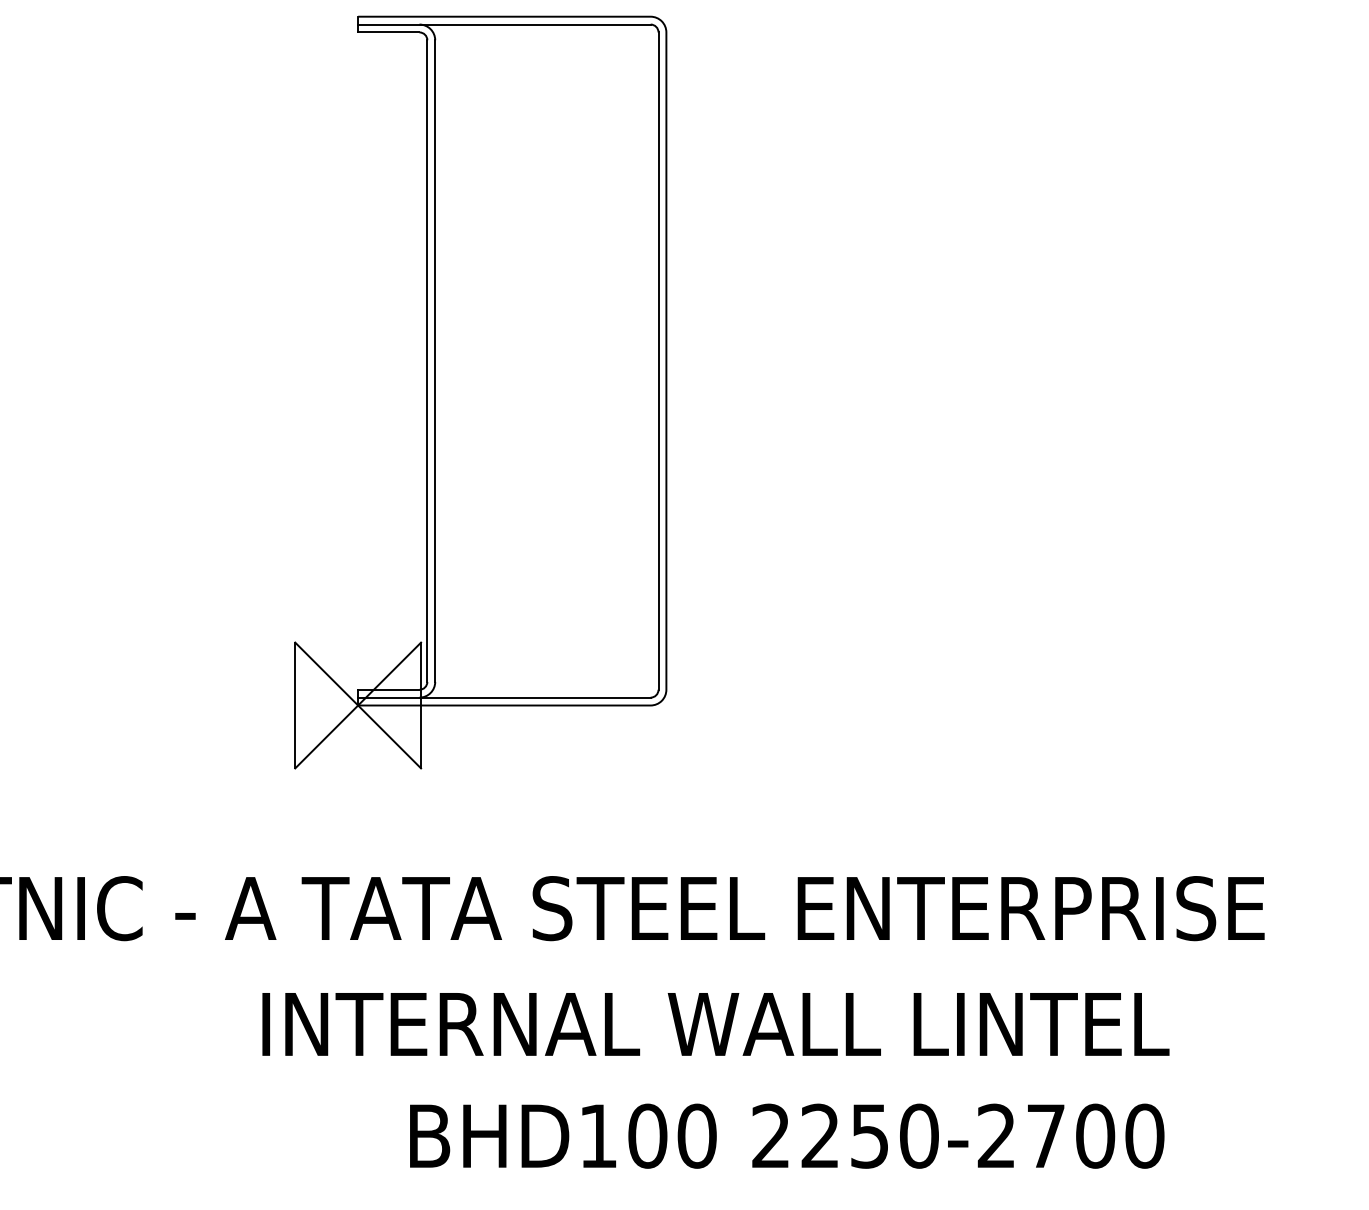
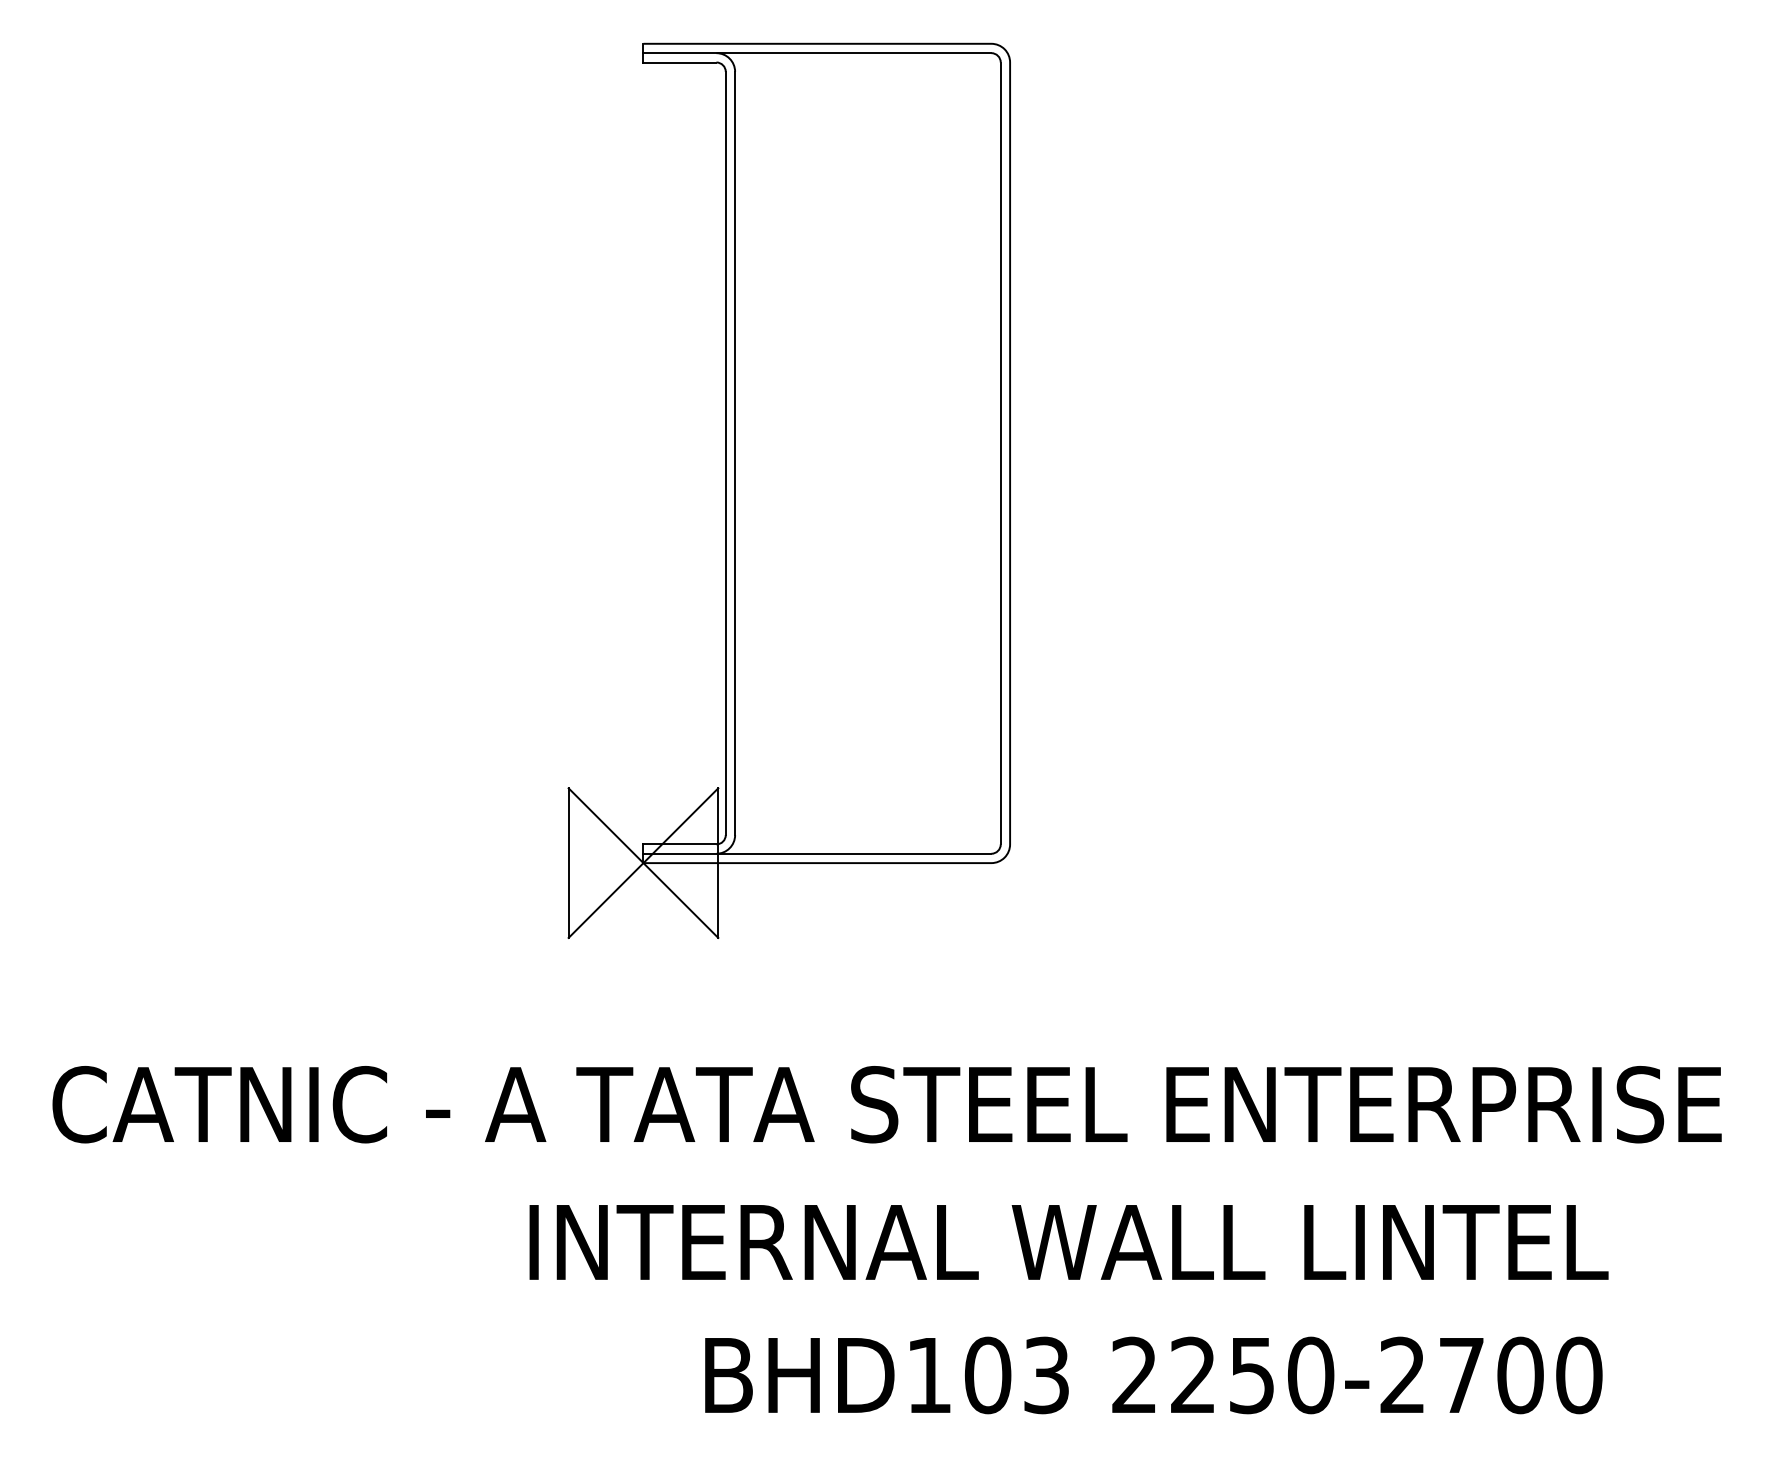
text: (696, 1136) -> (1046, 1375), BHD100 -> BHD103

